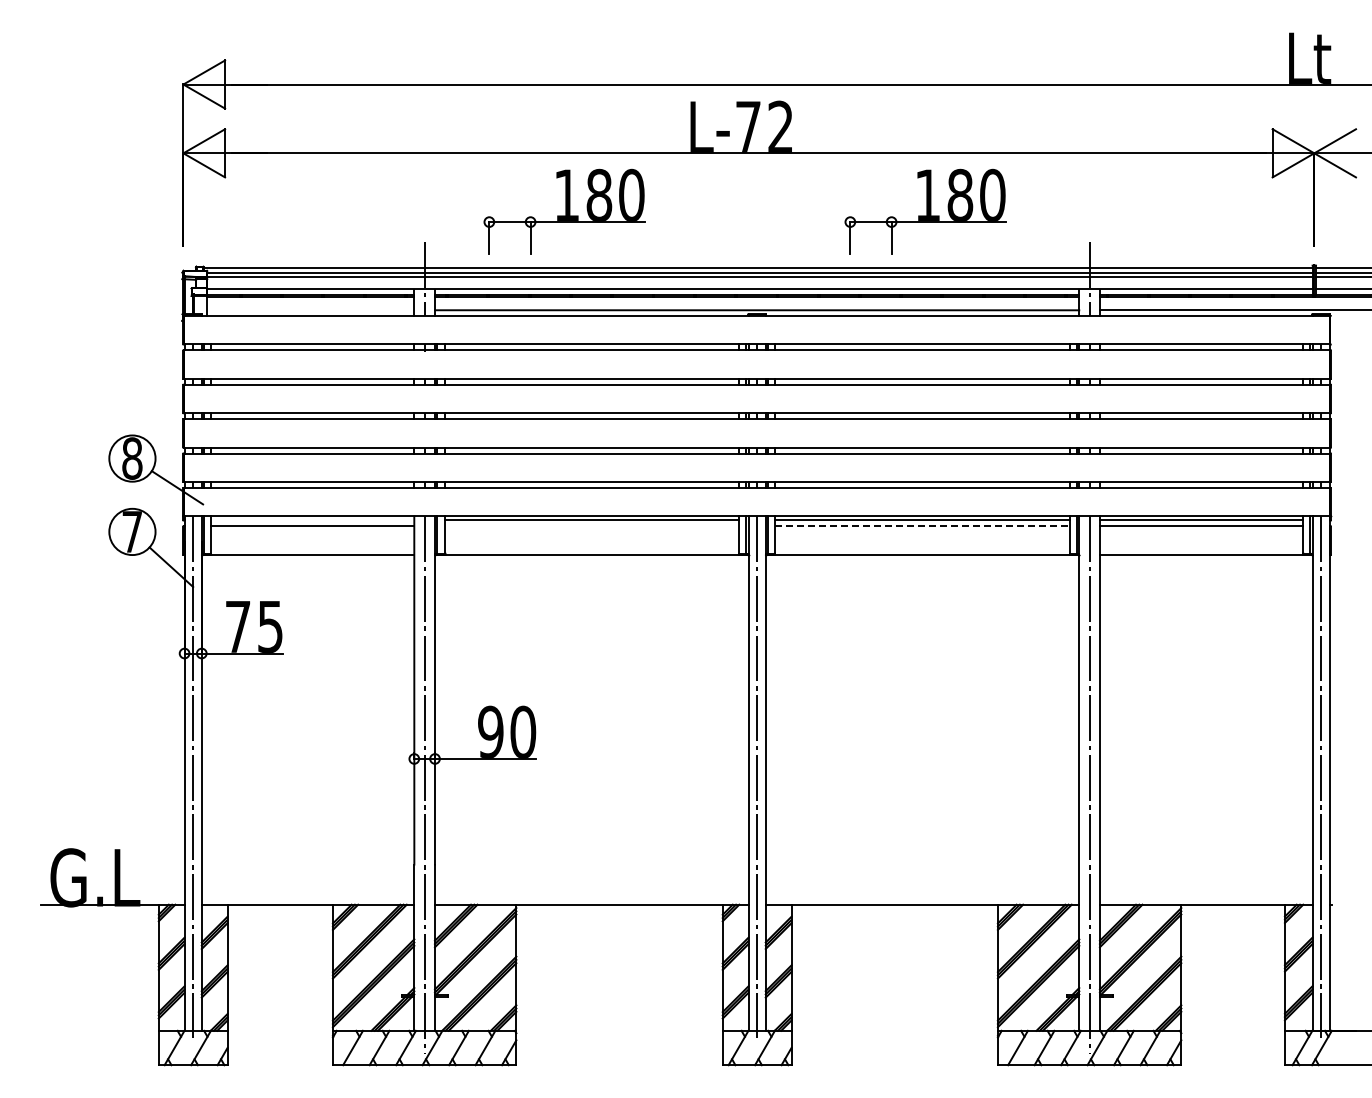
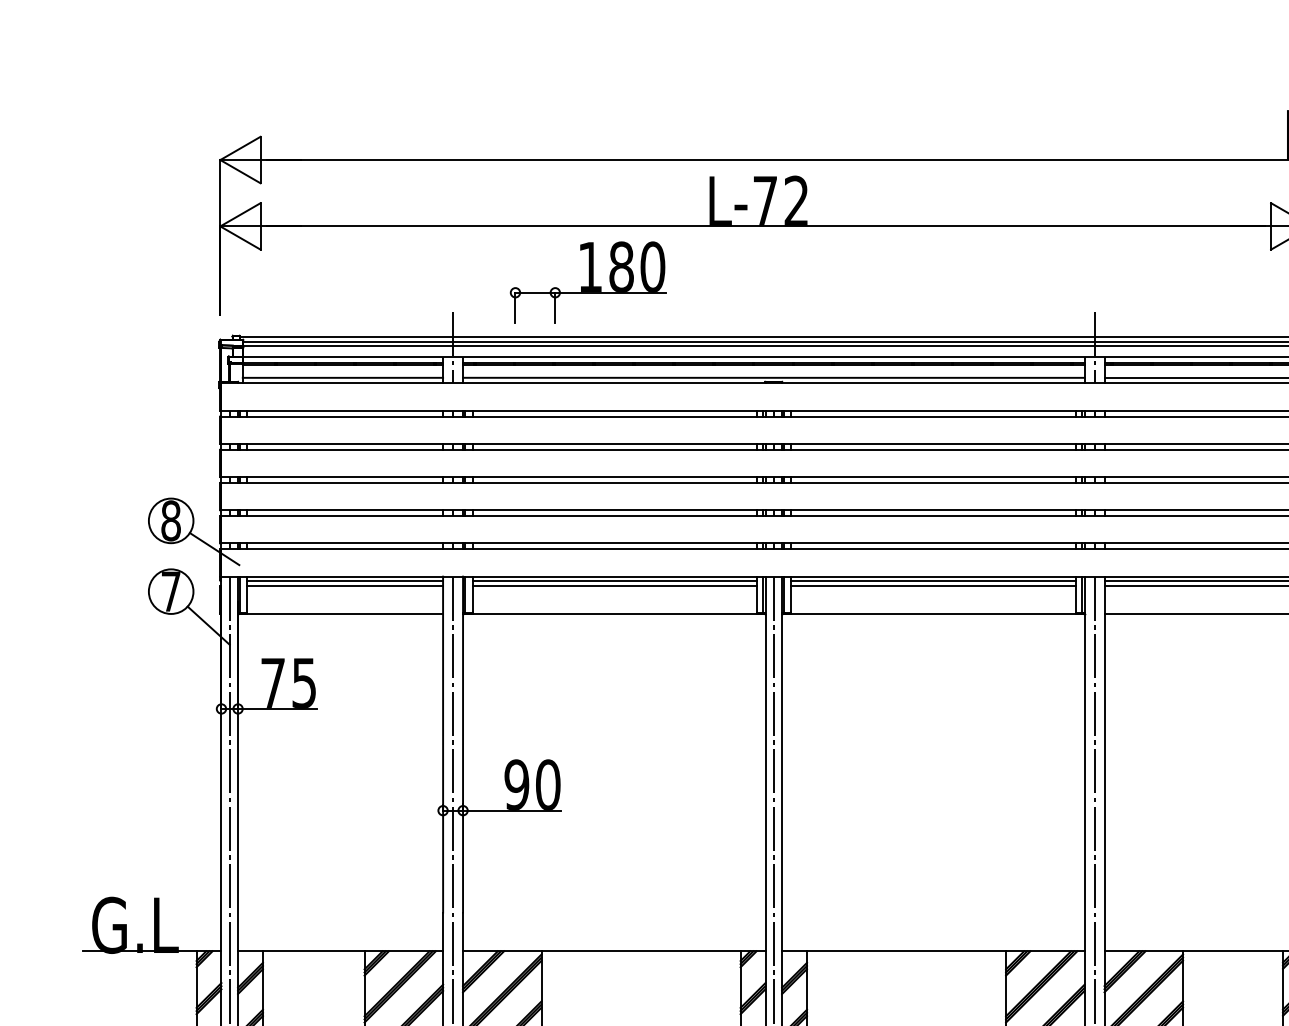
part: (925, 211) -> (936, 282), removed
line: (310, 310) -> (342, 378), added
line: (312, 520) -> (344, 580), added
line: (592, 526) -> (614, 586), added
line: (922, 526) -> (933, 586), dashed -> solid

